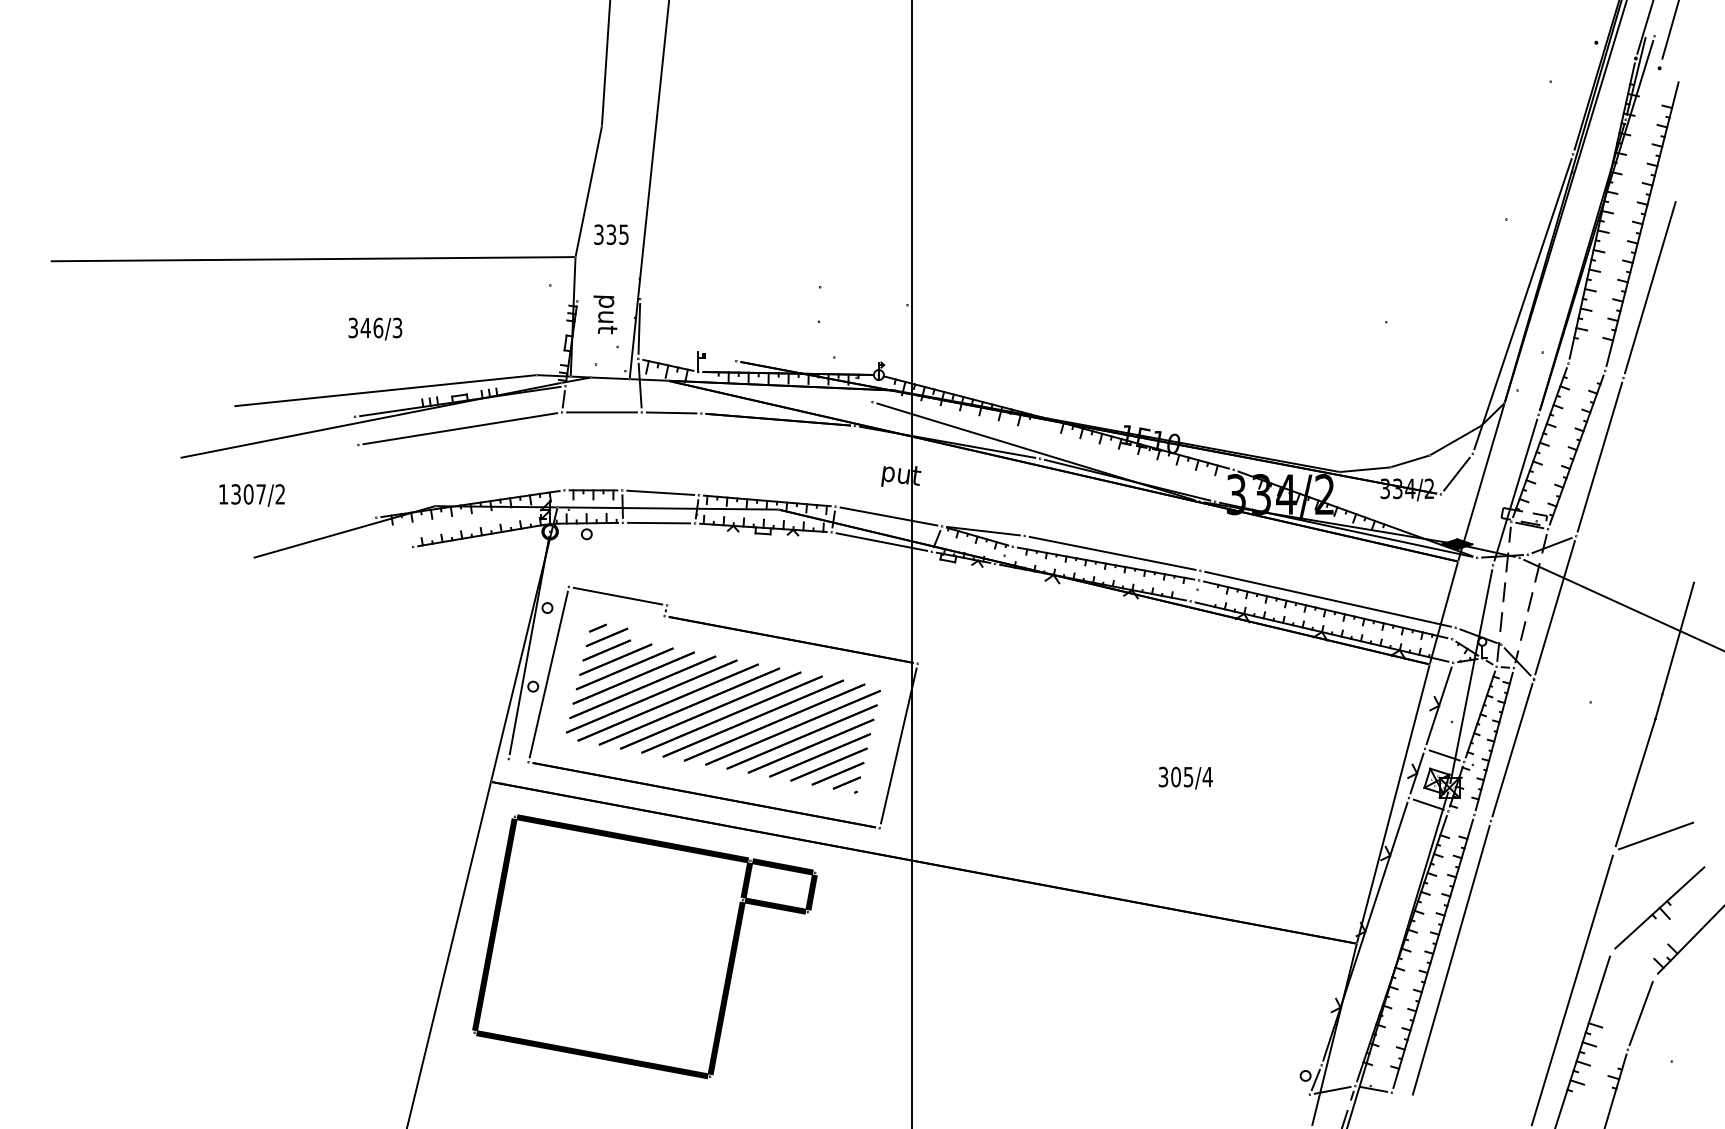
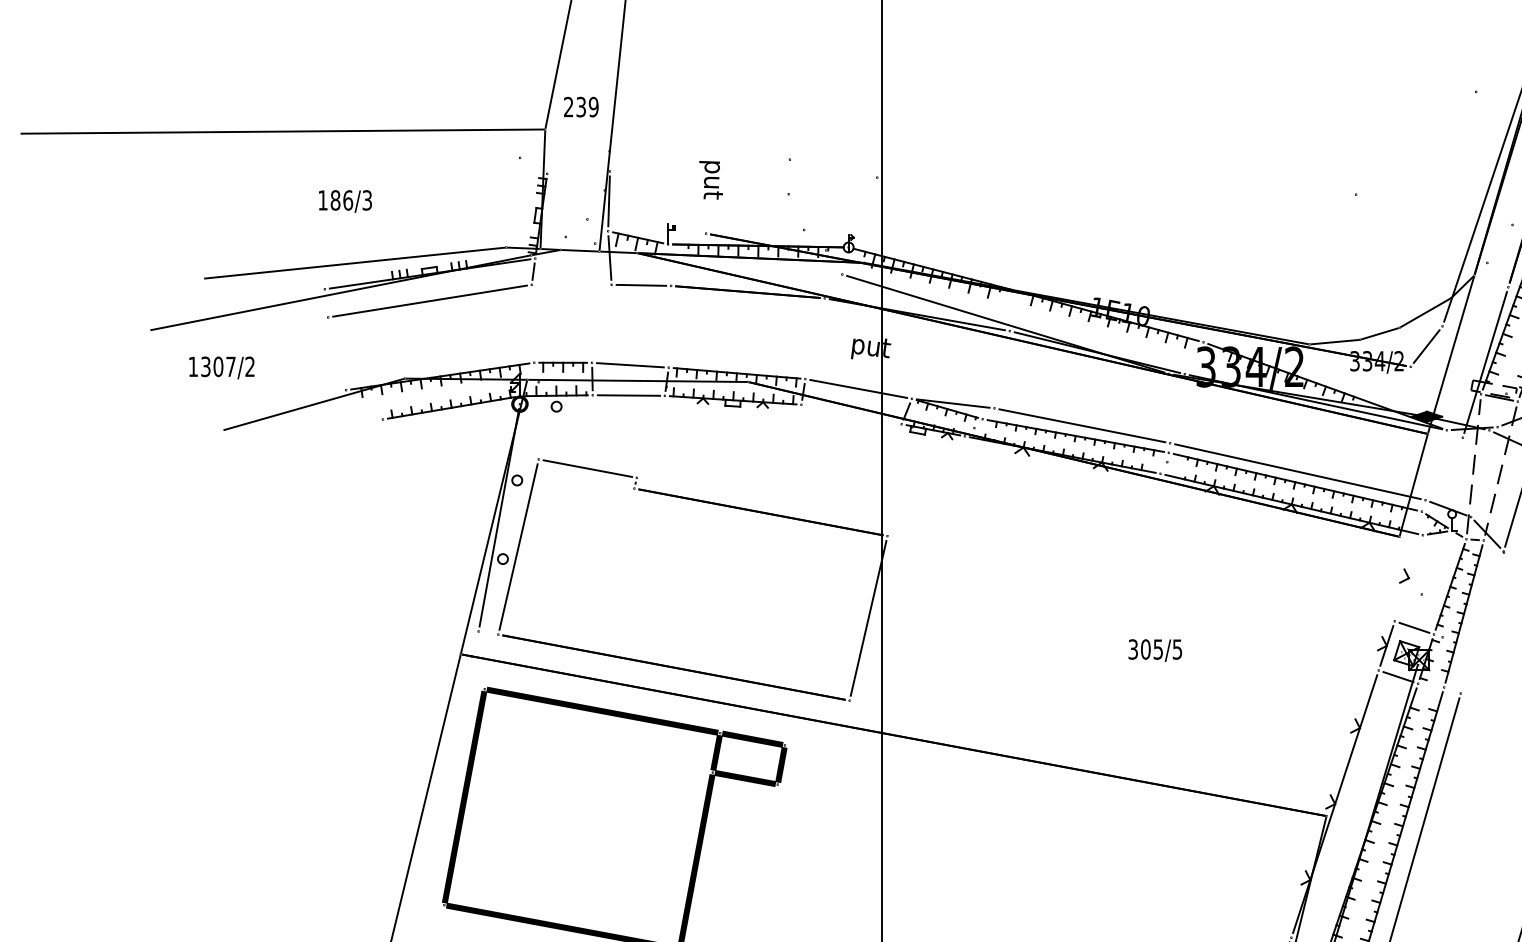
text: (611, 234) -> (581, 106), 335 -> 239
text: (605, 314) -> (711, 179), moved
text: (359, 327) -> (329, 199), 346/3 -> 186/3
line: (601, 412) -> (571, 284), removed
line: (881, 541) -> (851, 413), removed
line: (1471, 676) -> (1441, 548), removed
line: (1438, 705) -> (1408, 577), removed
part: (723, 708) -> (693, 580), size x0.6
line: (1512, 749) -> (1482, 621), removed
text: (1207, 777) -> (1177, 649), 305/4 -> 305/5
line: (1393, 803) -> (1363, 675), removed

